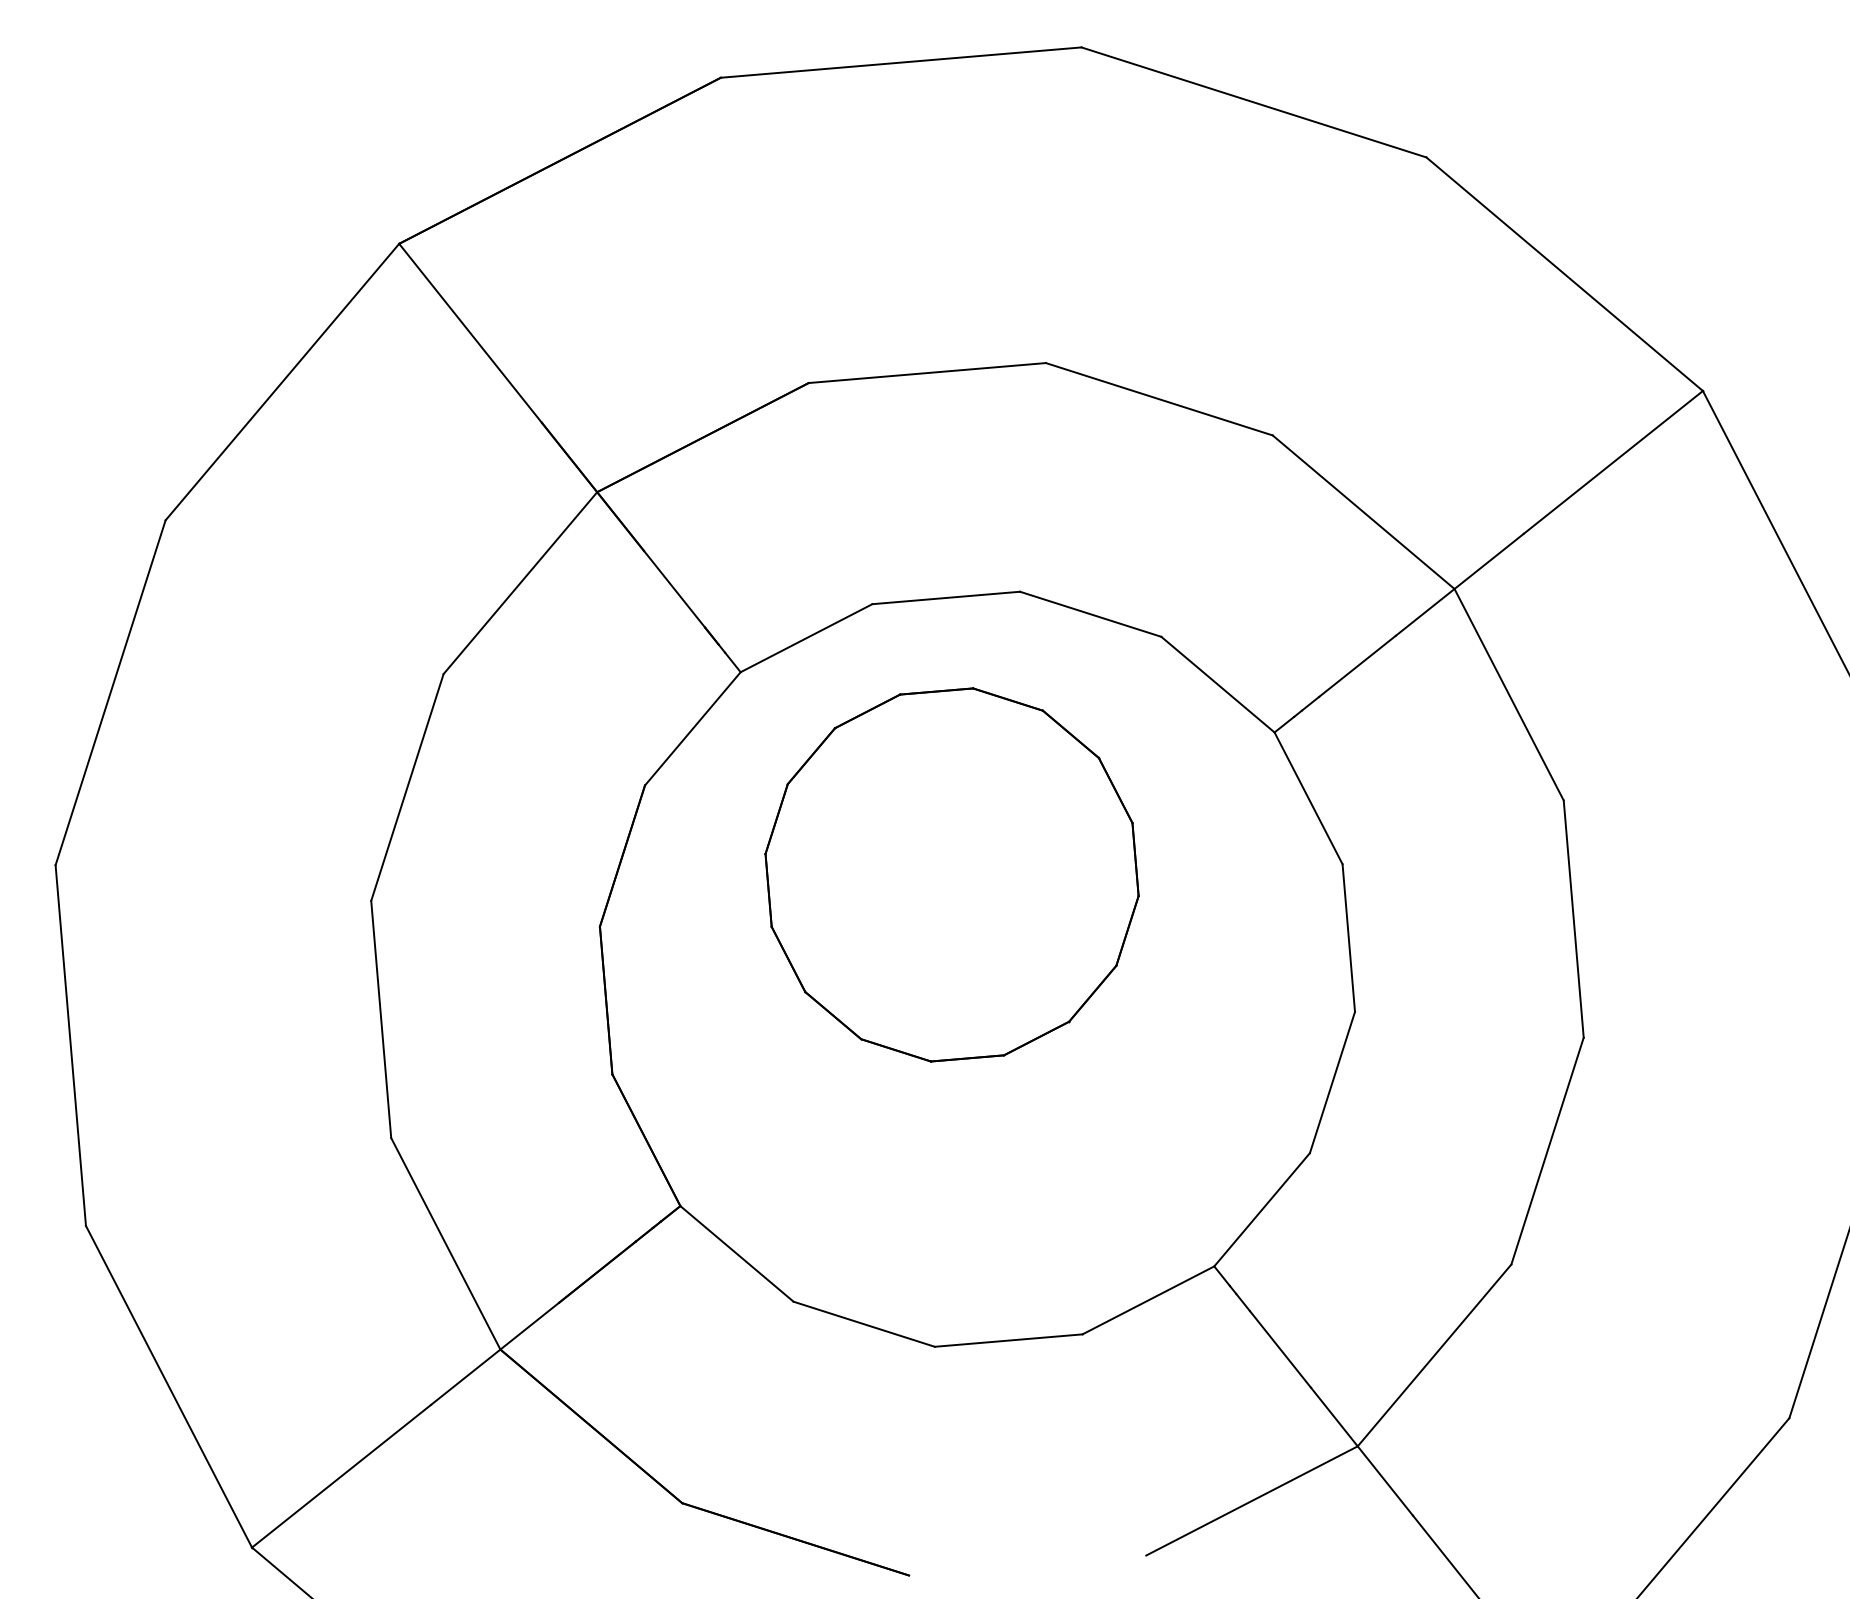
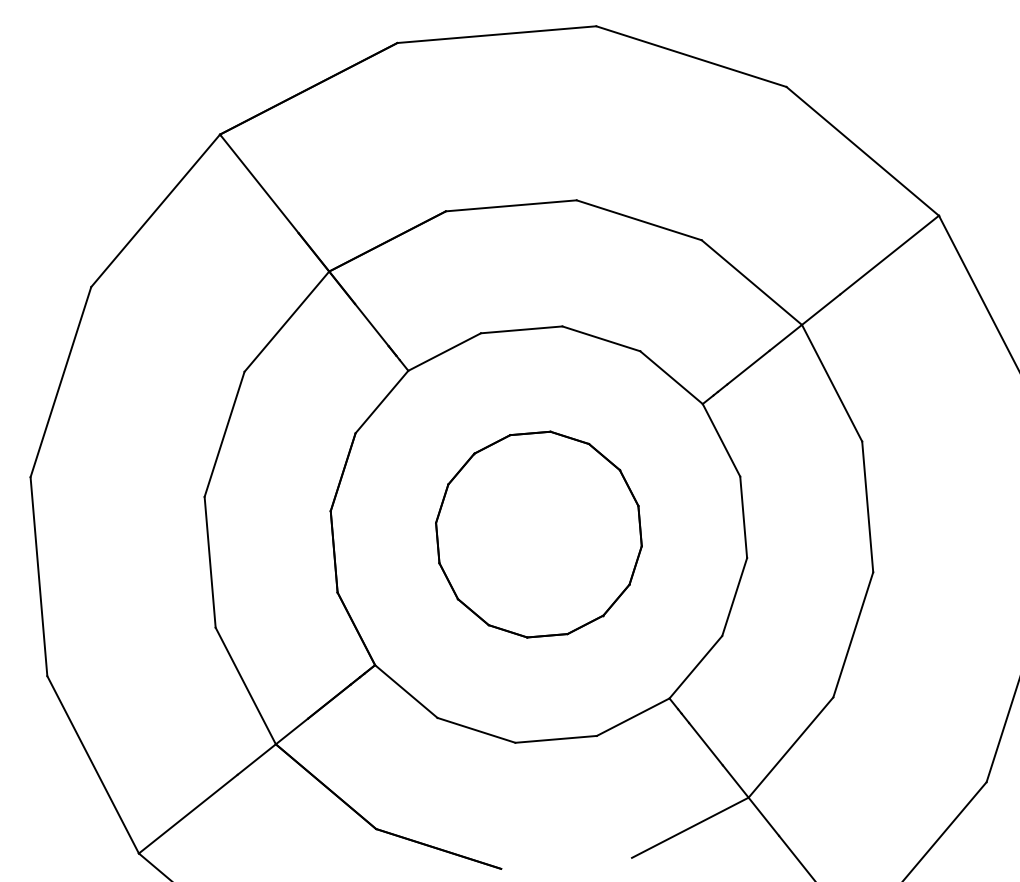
part: (951, 874) -> (538, 534), moved

